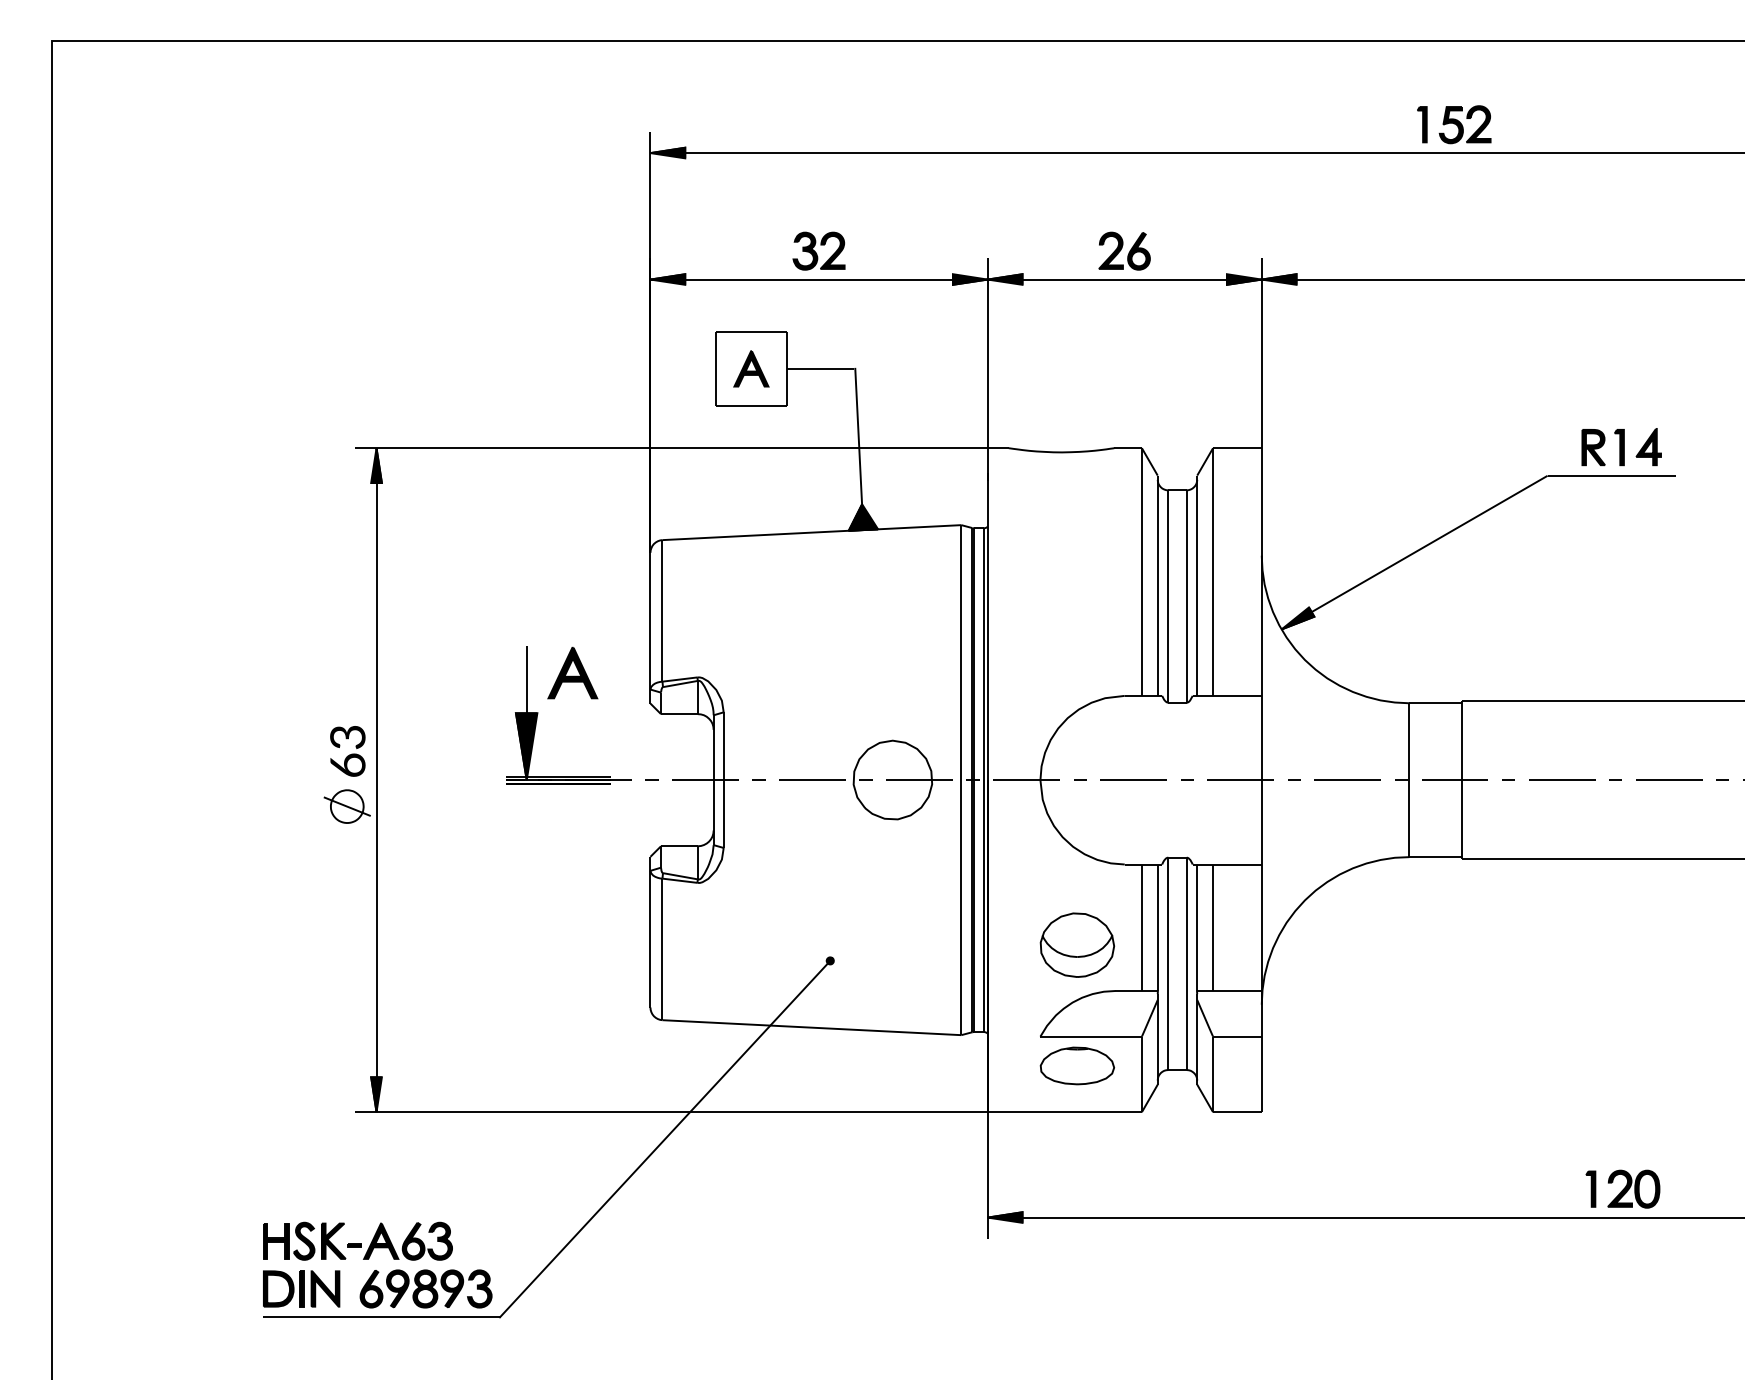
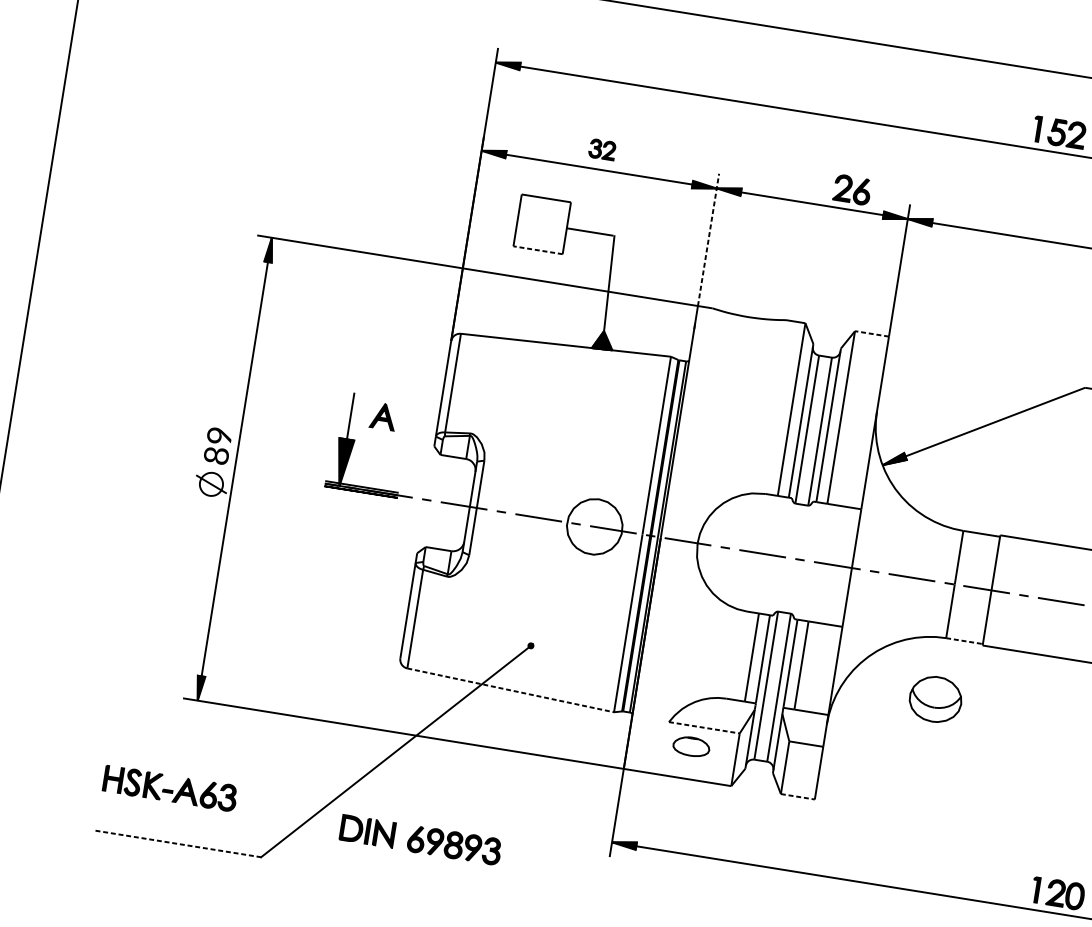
part: (818, 250) -> (602, 149), size x0.7
part: (1124, 250) -> (852, 189), moved
line: (987, 353) -> (708, 239), solid -> dashed
part: (751, 368) -> (542, 224), removed
line: (751, 406) -> (537, 250), solid -> dashed
line: (1236, 448) -> (871, 334), solid -> dashed
part: (572, 672) -> (383, 416), size x0.7
text: (347, 751) -> (217, 445), 63 -> 89
line: (1436, 857) -> (965, 641), solid -> dashed
part: (1077, 944) -> (935, 698), moved
line: (811, 1027) -> (510, 690), solid -> dashed
line: (1091, 1036) -> (704, 727), solid -> dashed
part: (1077, 1065) -> (691, 746), size x0.7
line: (1237, 1112) -> (797, 797), solid -> dashed
part: (377, 1288) -> (420, 839), moved
line: (381, 1316) -> (178, 843), solid -> dashed

